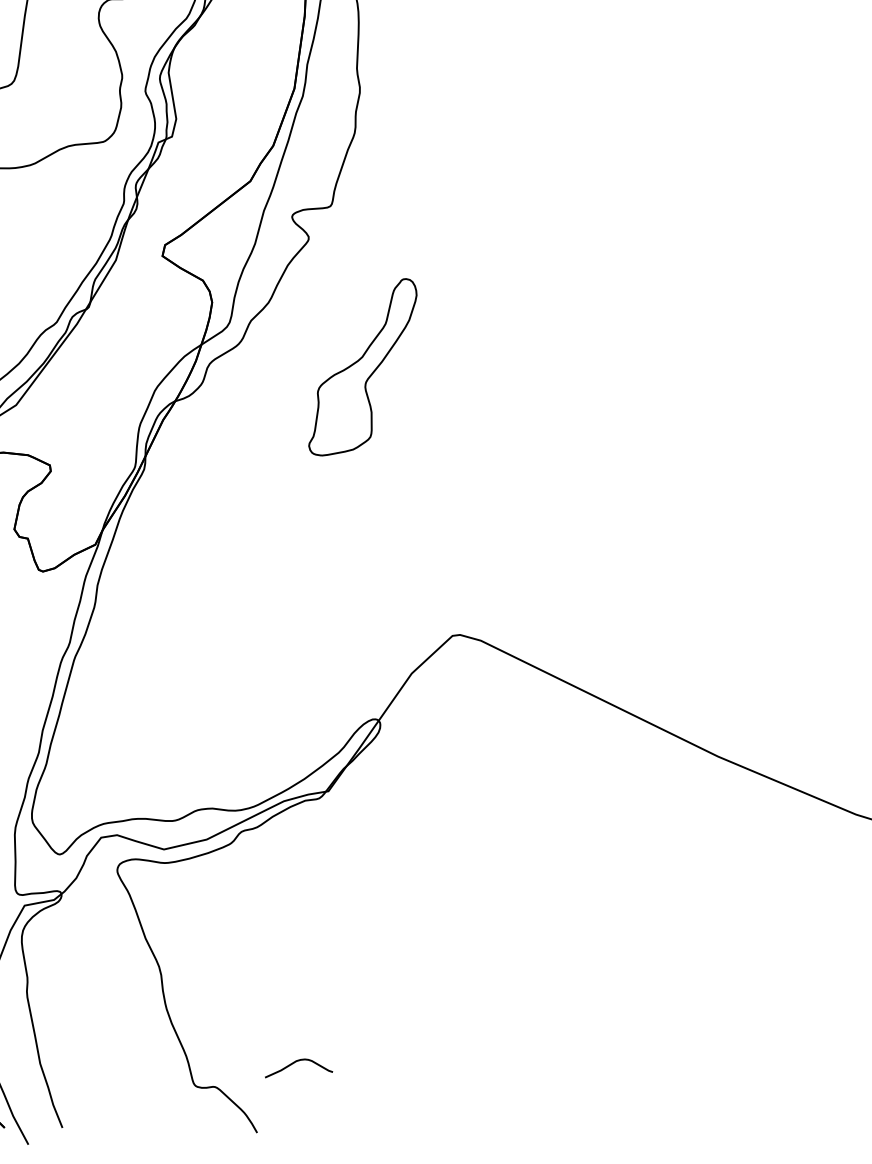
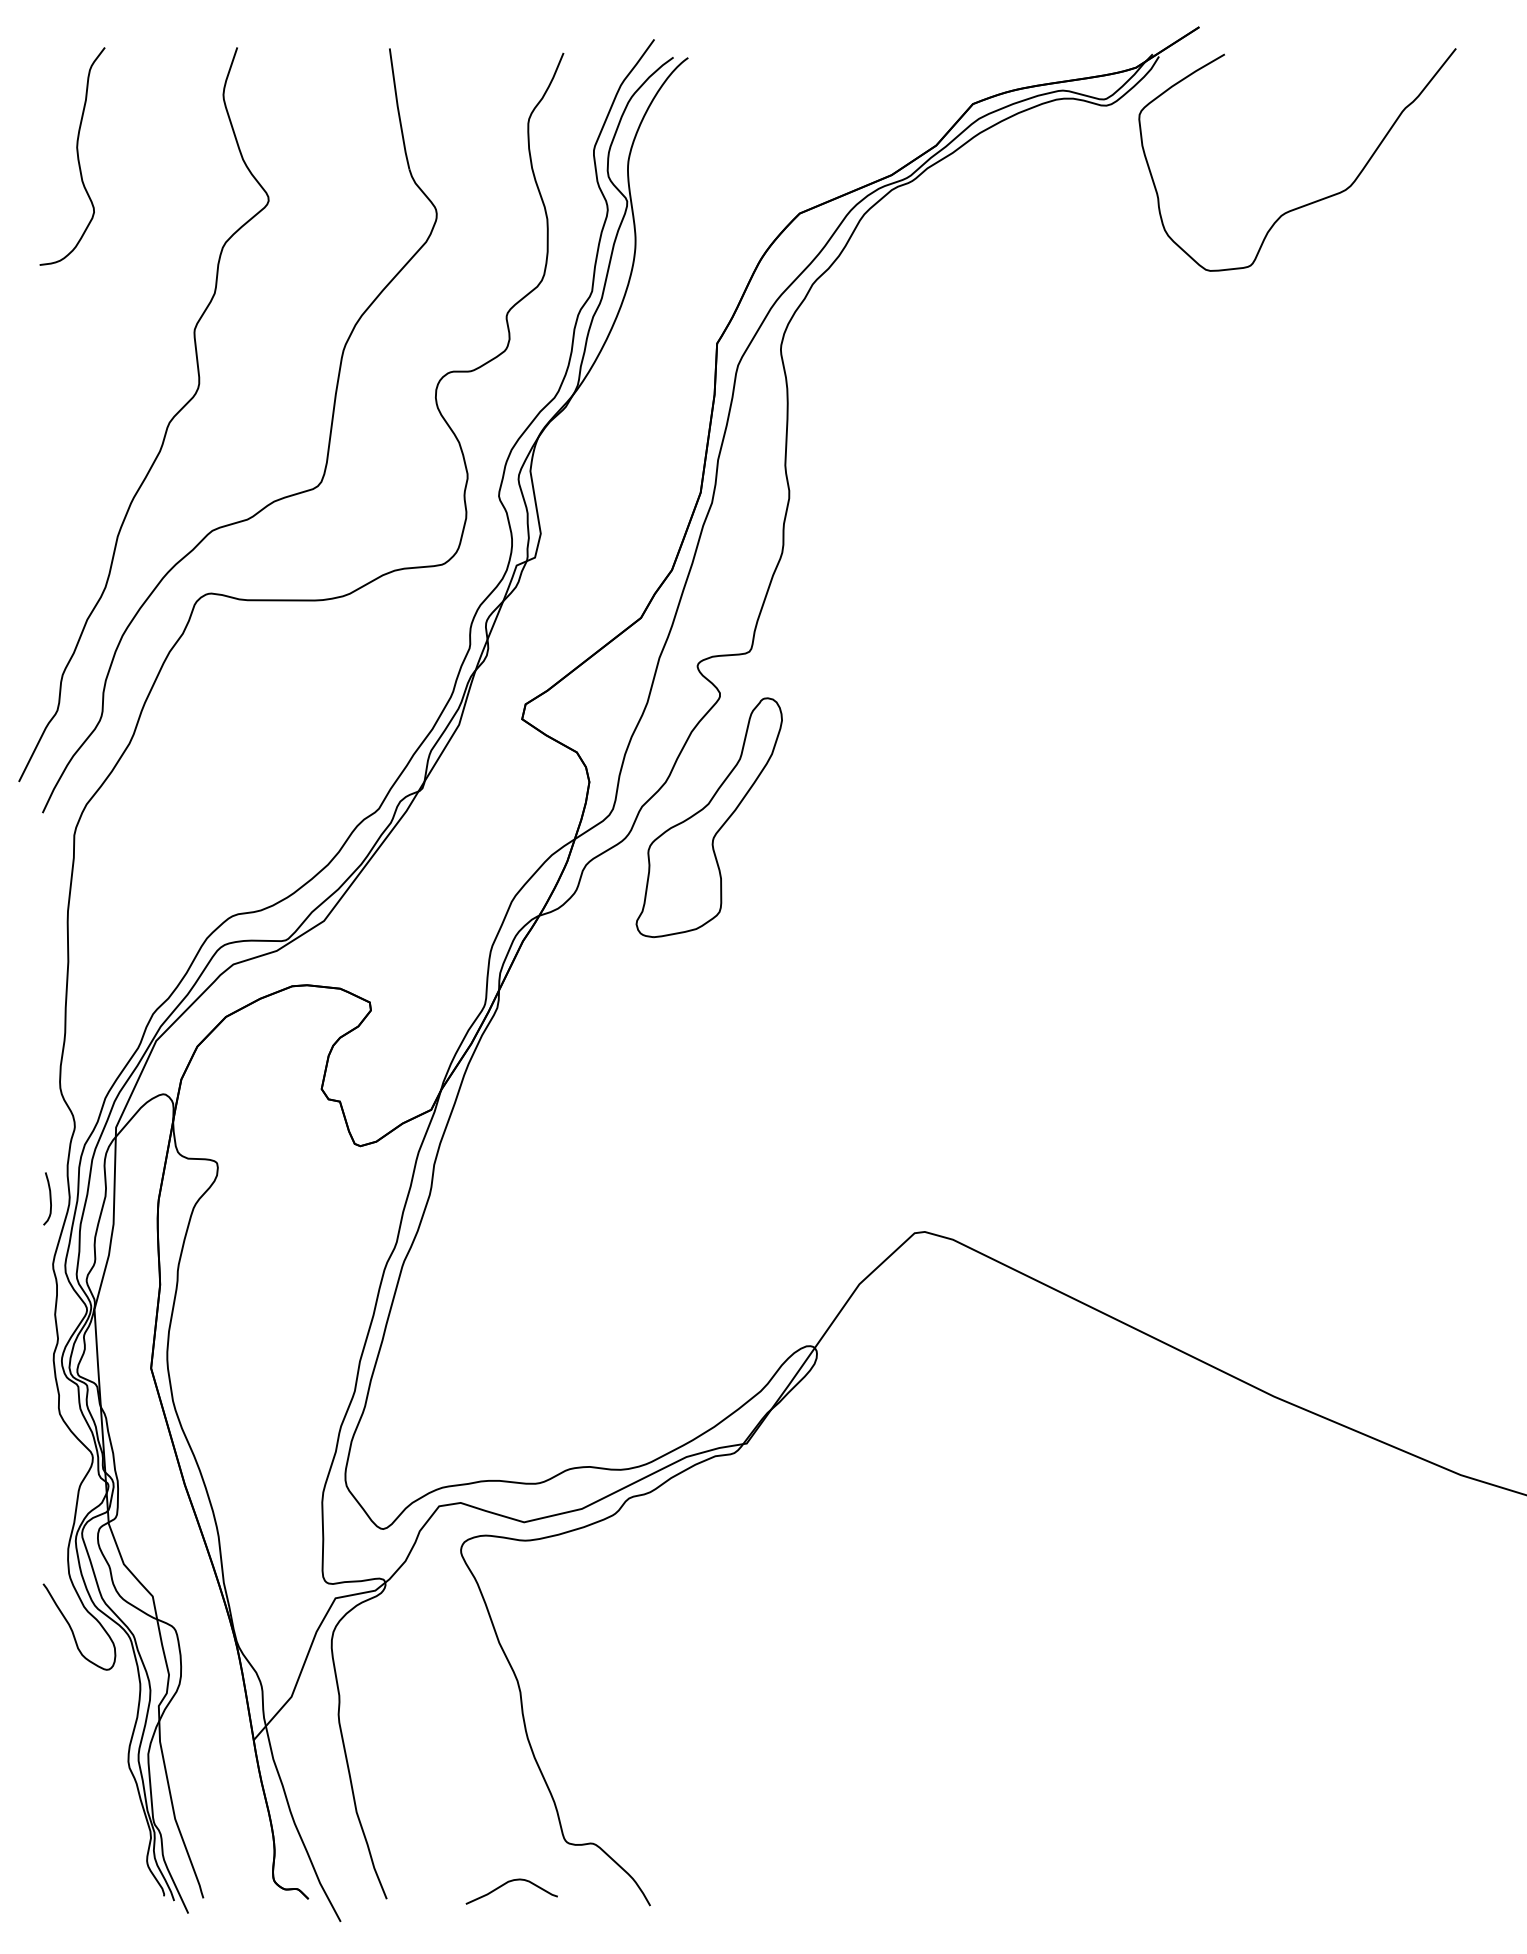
part: (362, 367) -> (708, 817), moved
curve: (295, 1062) -> (507, 1883), moved

